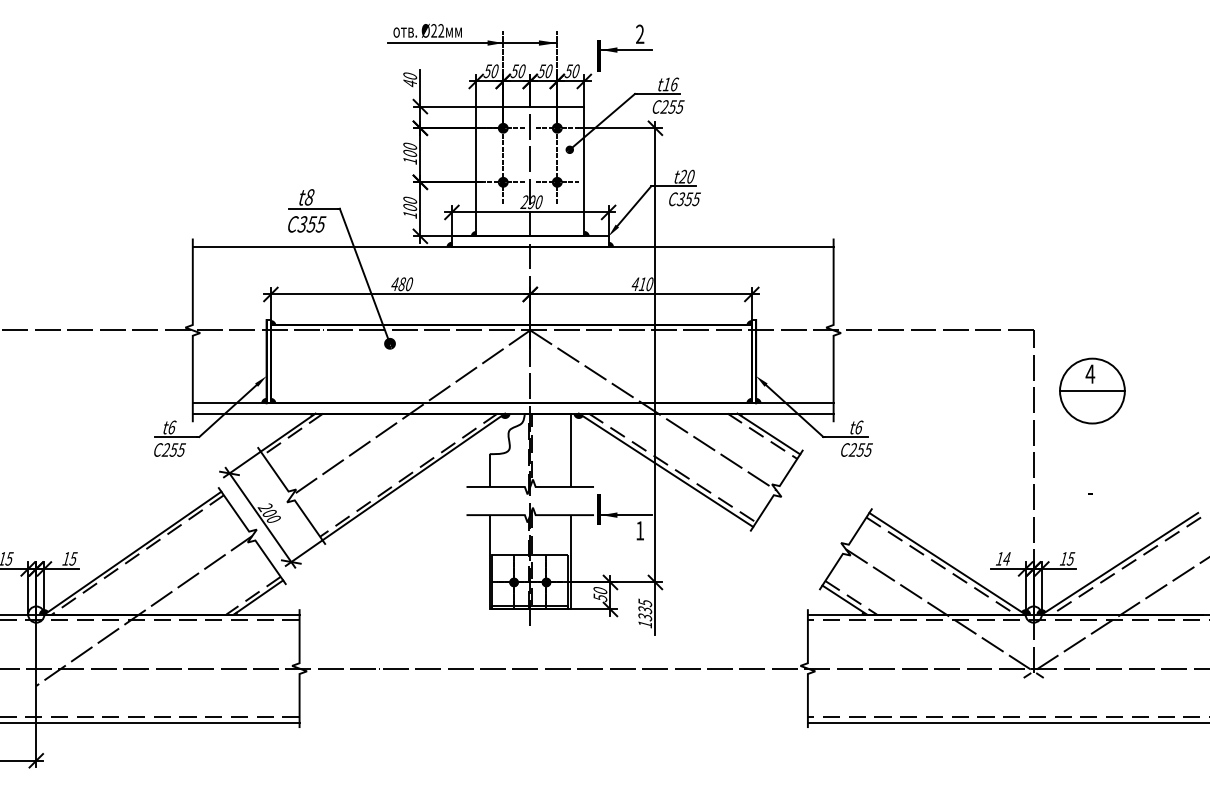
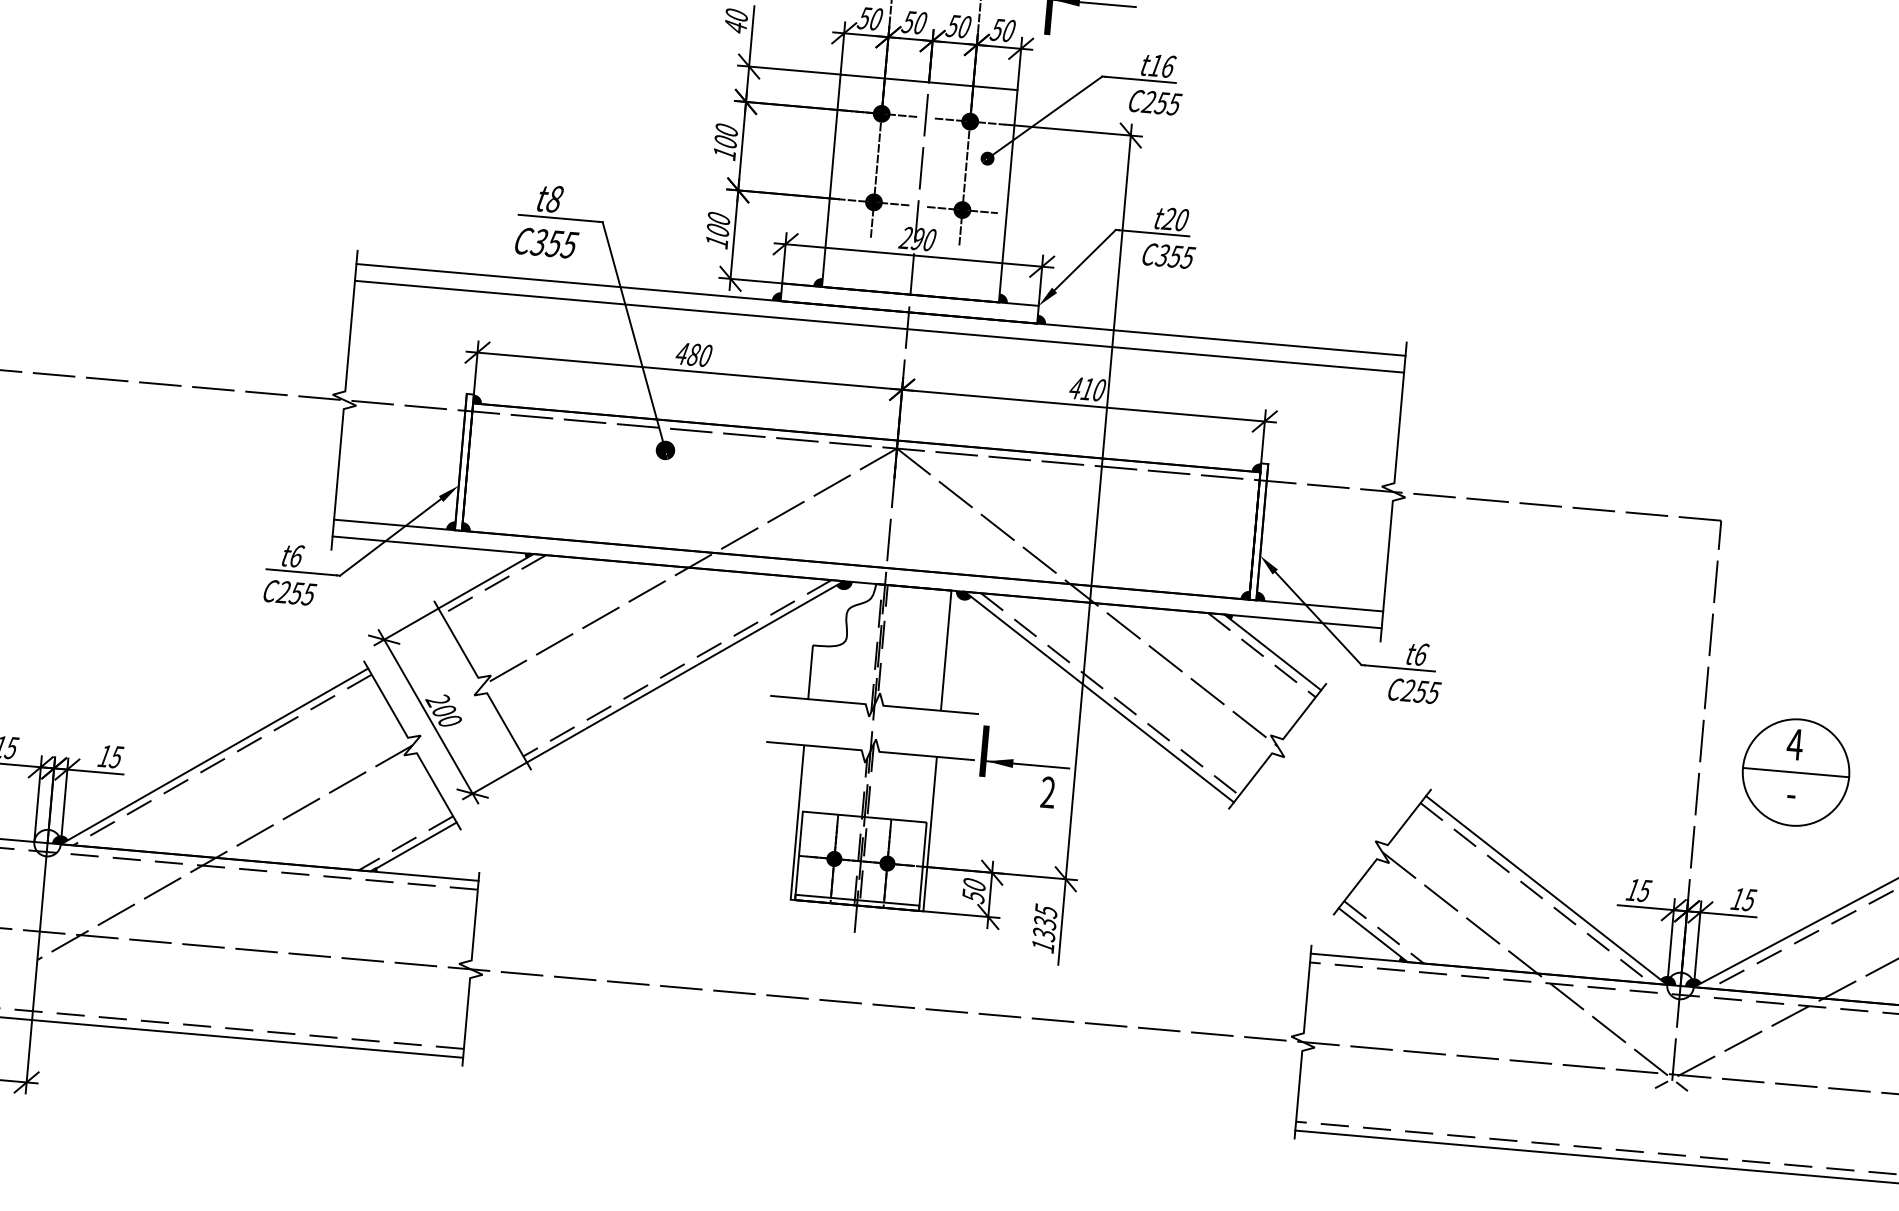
line: (512, 257) -> (878, 326), added
part: (1092, 390) -> (1796, 771), moved
text: (640, 530) -> (1048, 792), 1 -> 2
text: (1006, 558) -> (1643, 890), 14 -> 15

